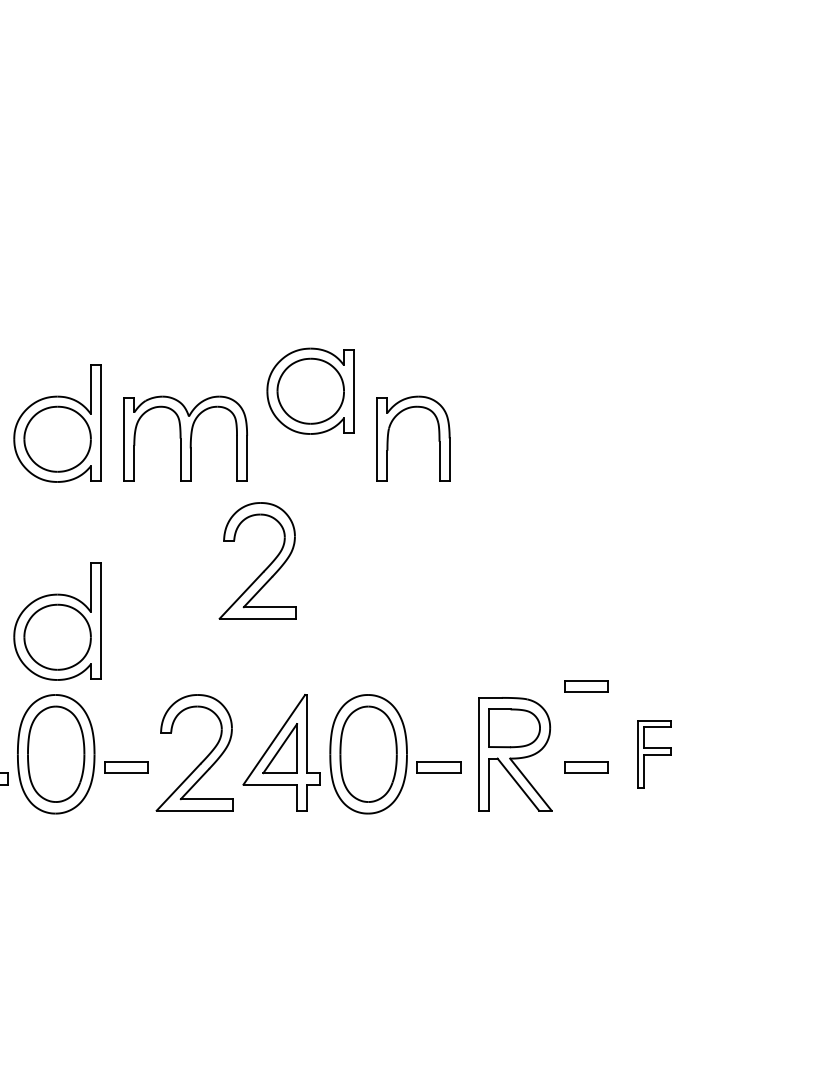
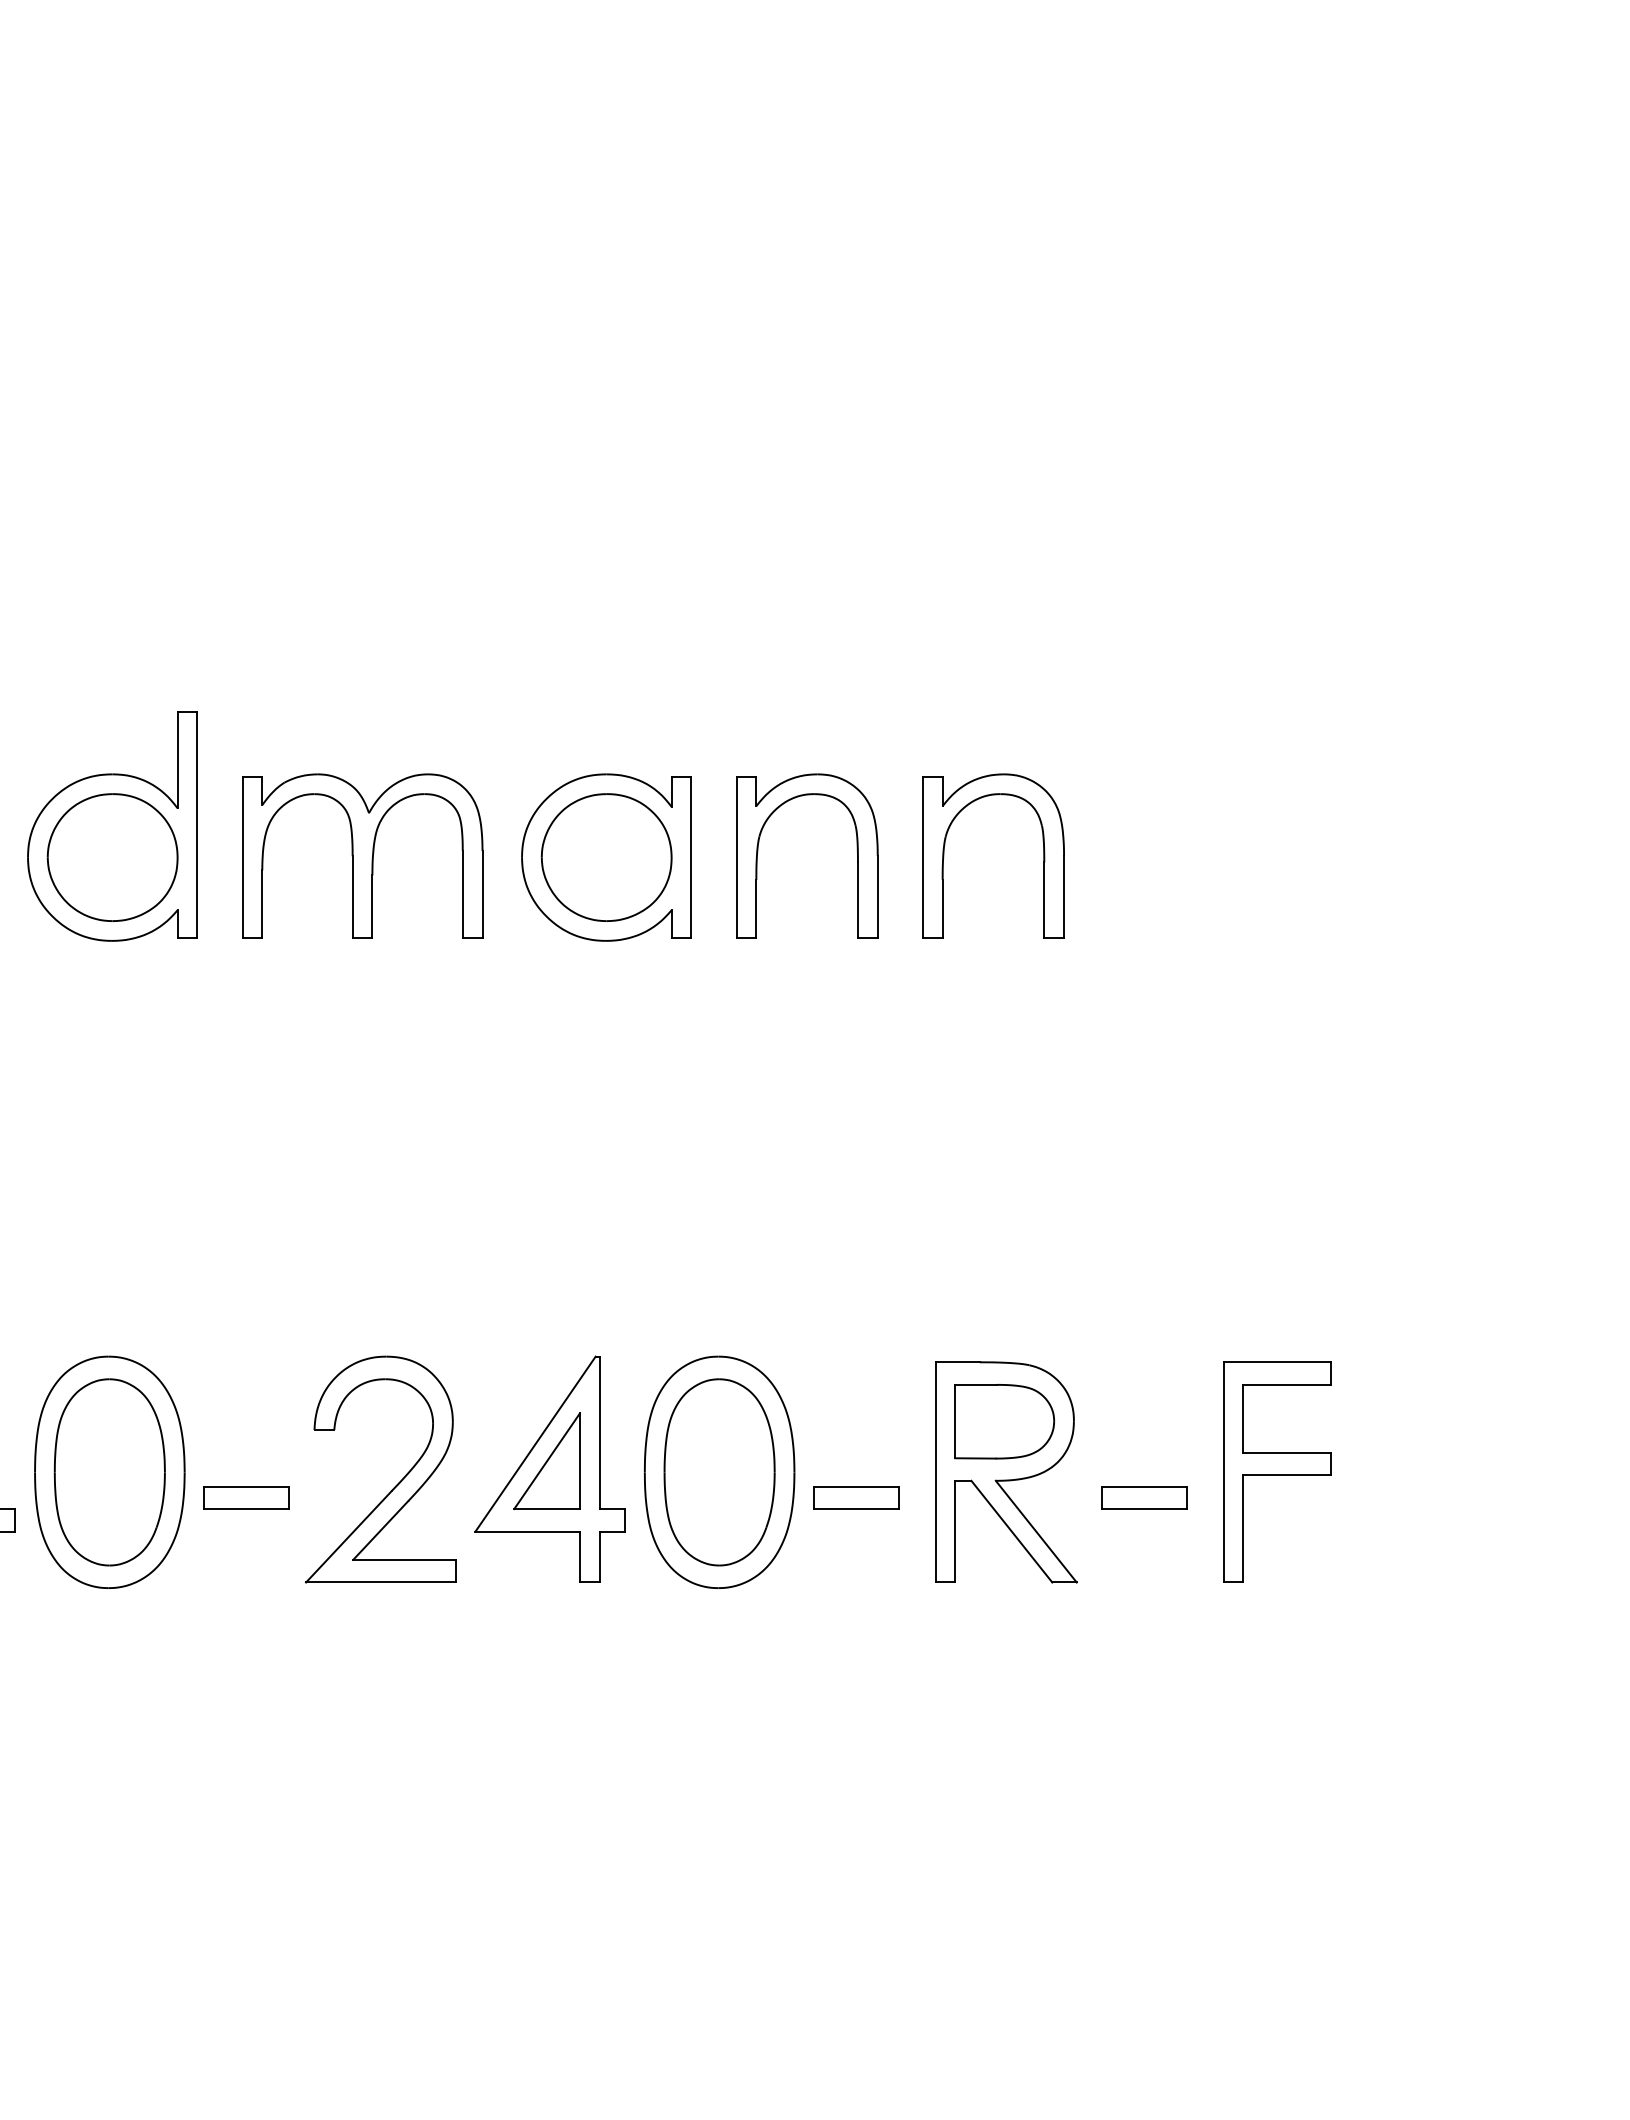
part: (310, 390) -> (606, 856), moved
part: (484, 438) -> (945, 856), added
part: (265, 568) -> (518, 1109), removed
part: (57, 621) -> (112, 1213), removed
part: (586, 686) -> (1144, 1340), removed
part: (654, 754) -> (1277, 1472), size x1.67

